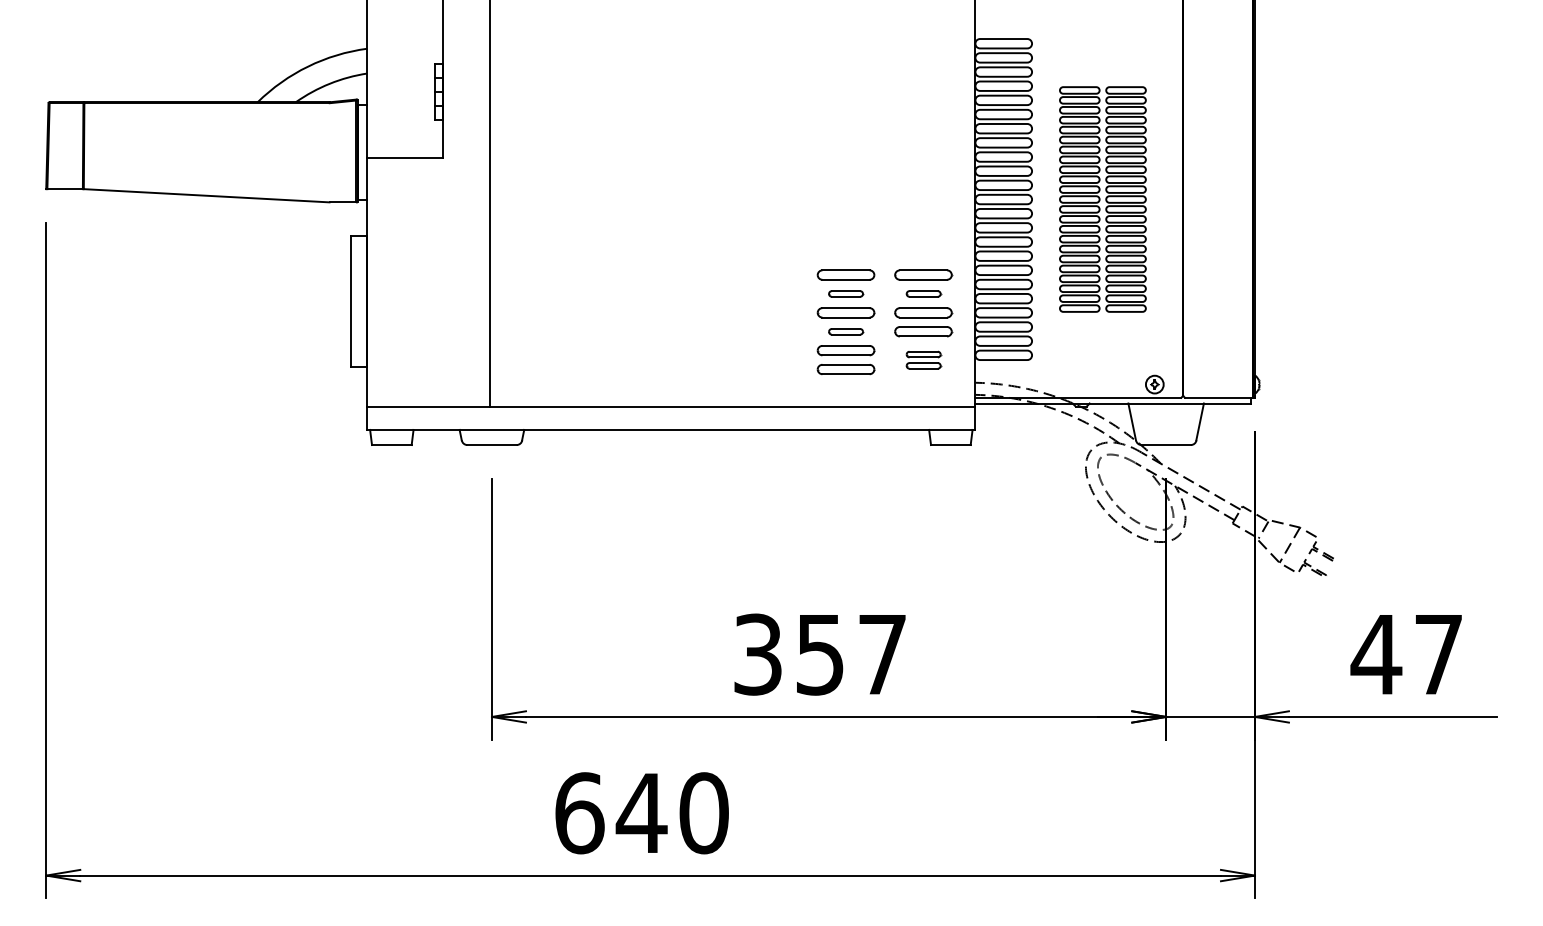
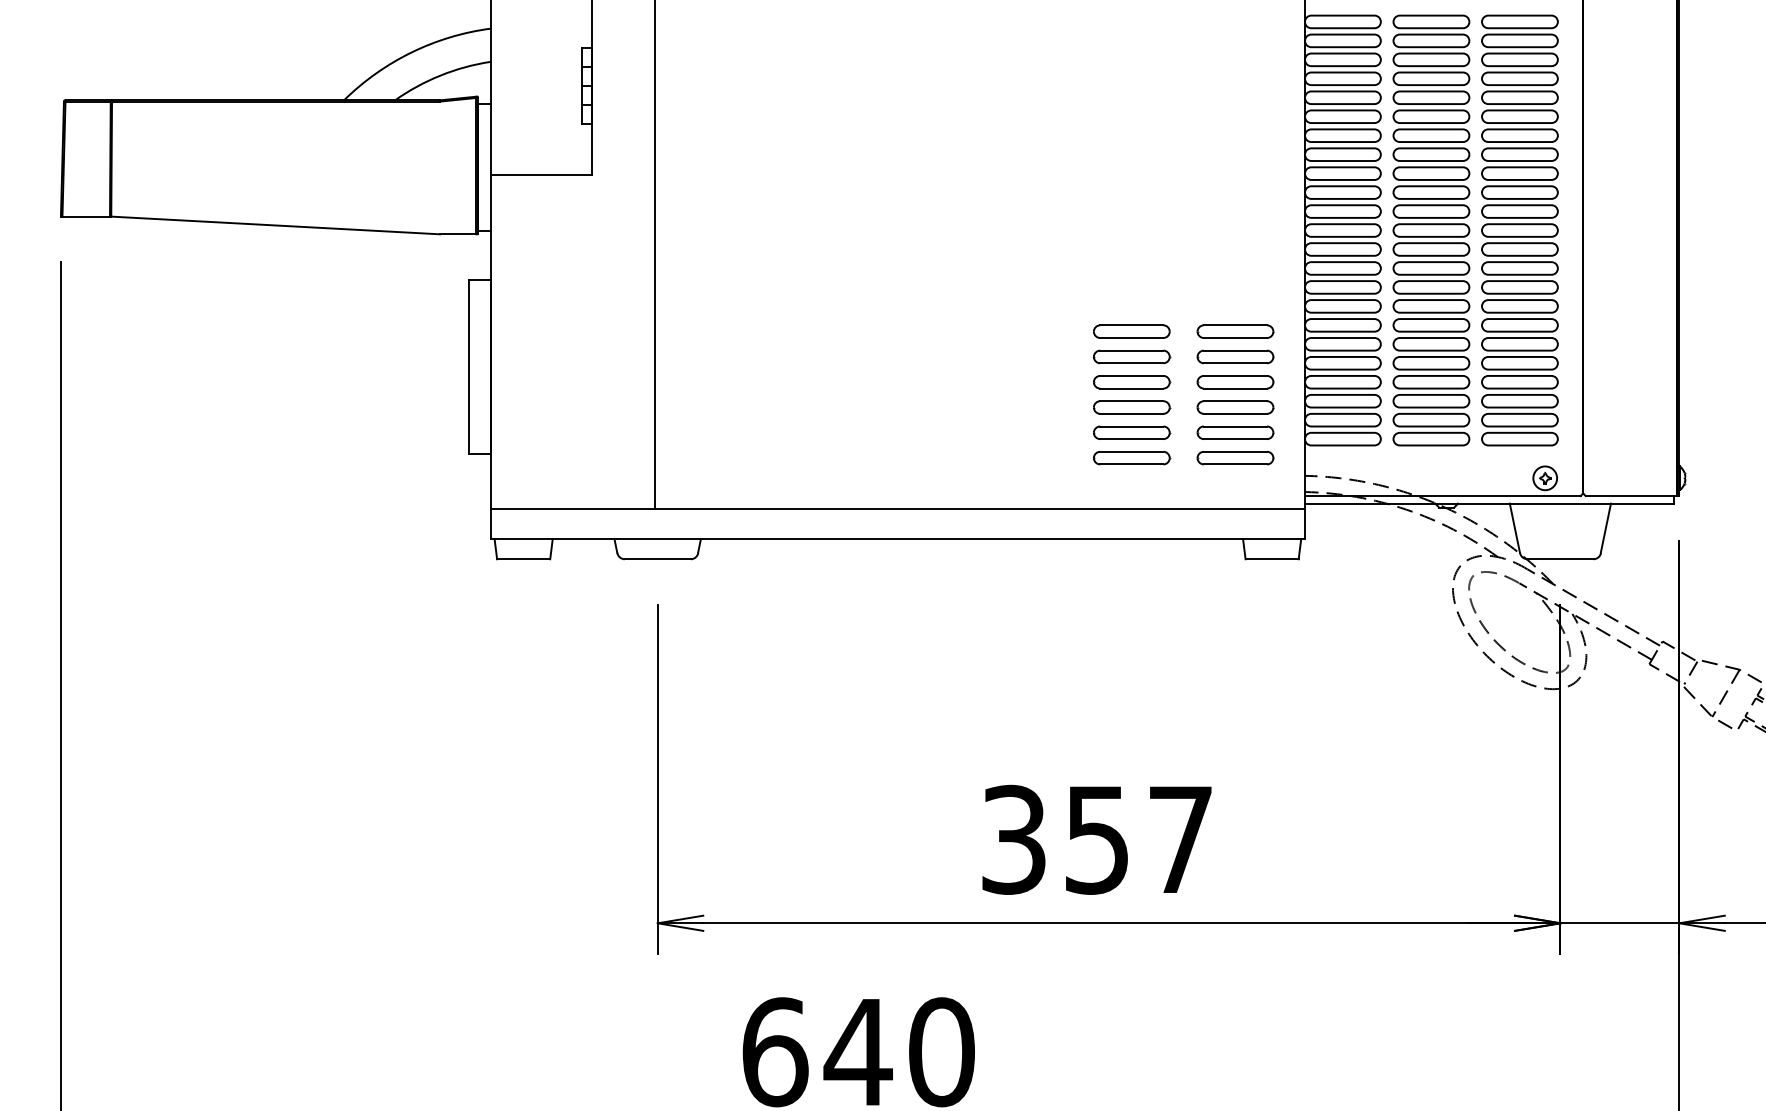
part: (1102, 199) -> (1475, 230), size x1.43
part: (845, 293) -> (1131, 356), size x1.67
part: (923, 293) -> (1235, 356), size x1.67
part: (845, 331) -> (1131, 407), size x1.67
part: (923, 360) -> (1235, 446), size x1.67

